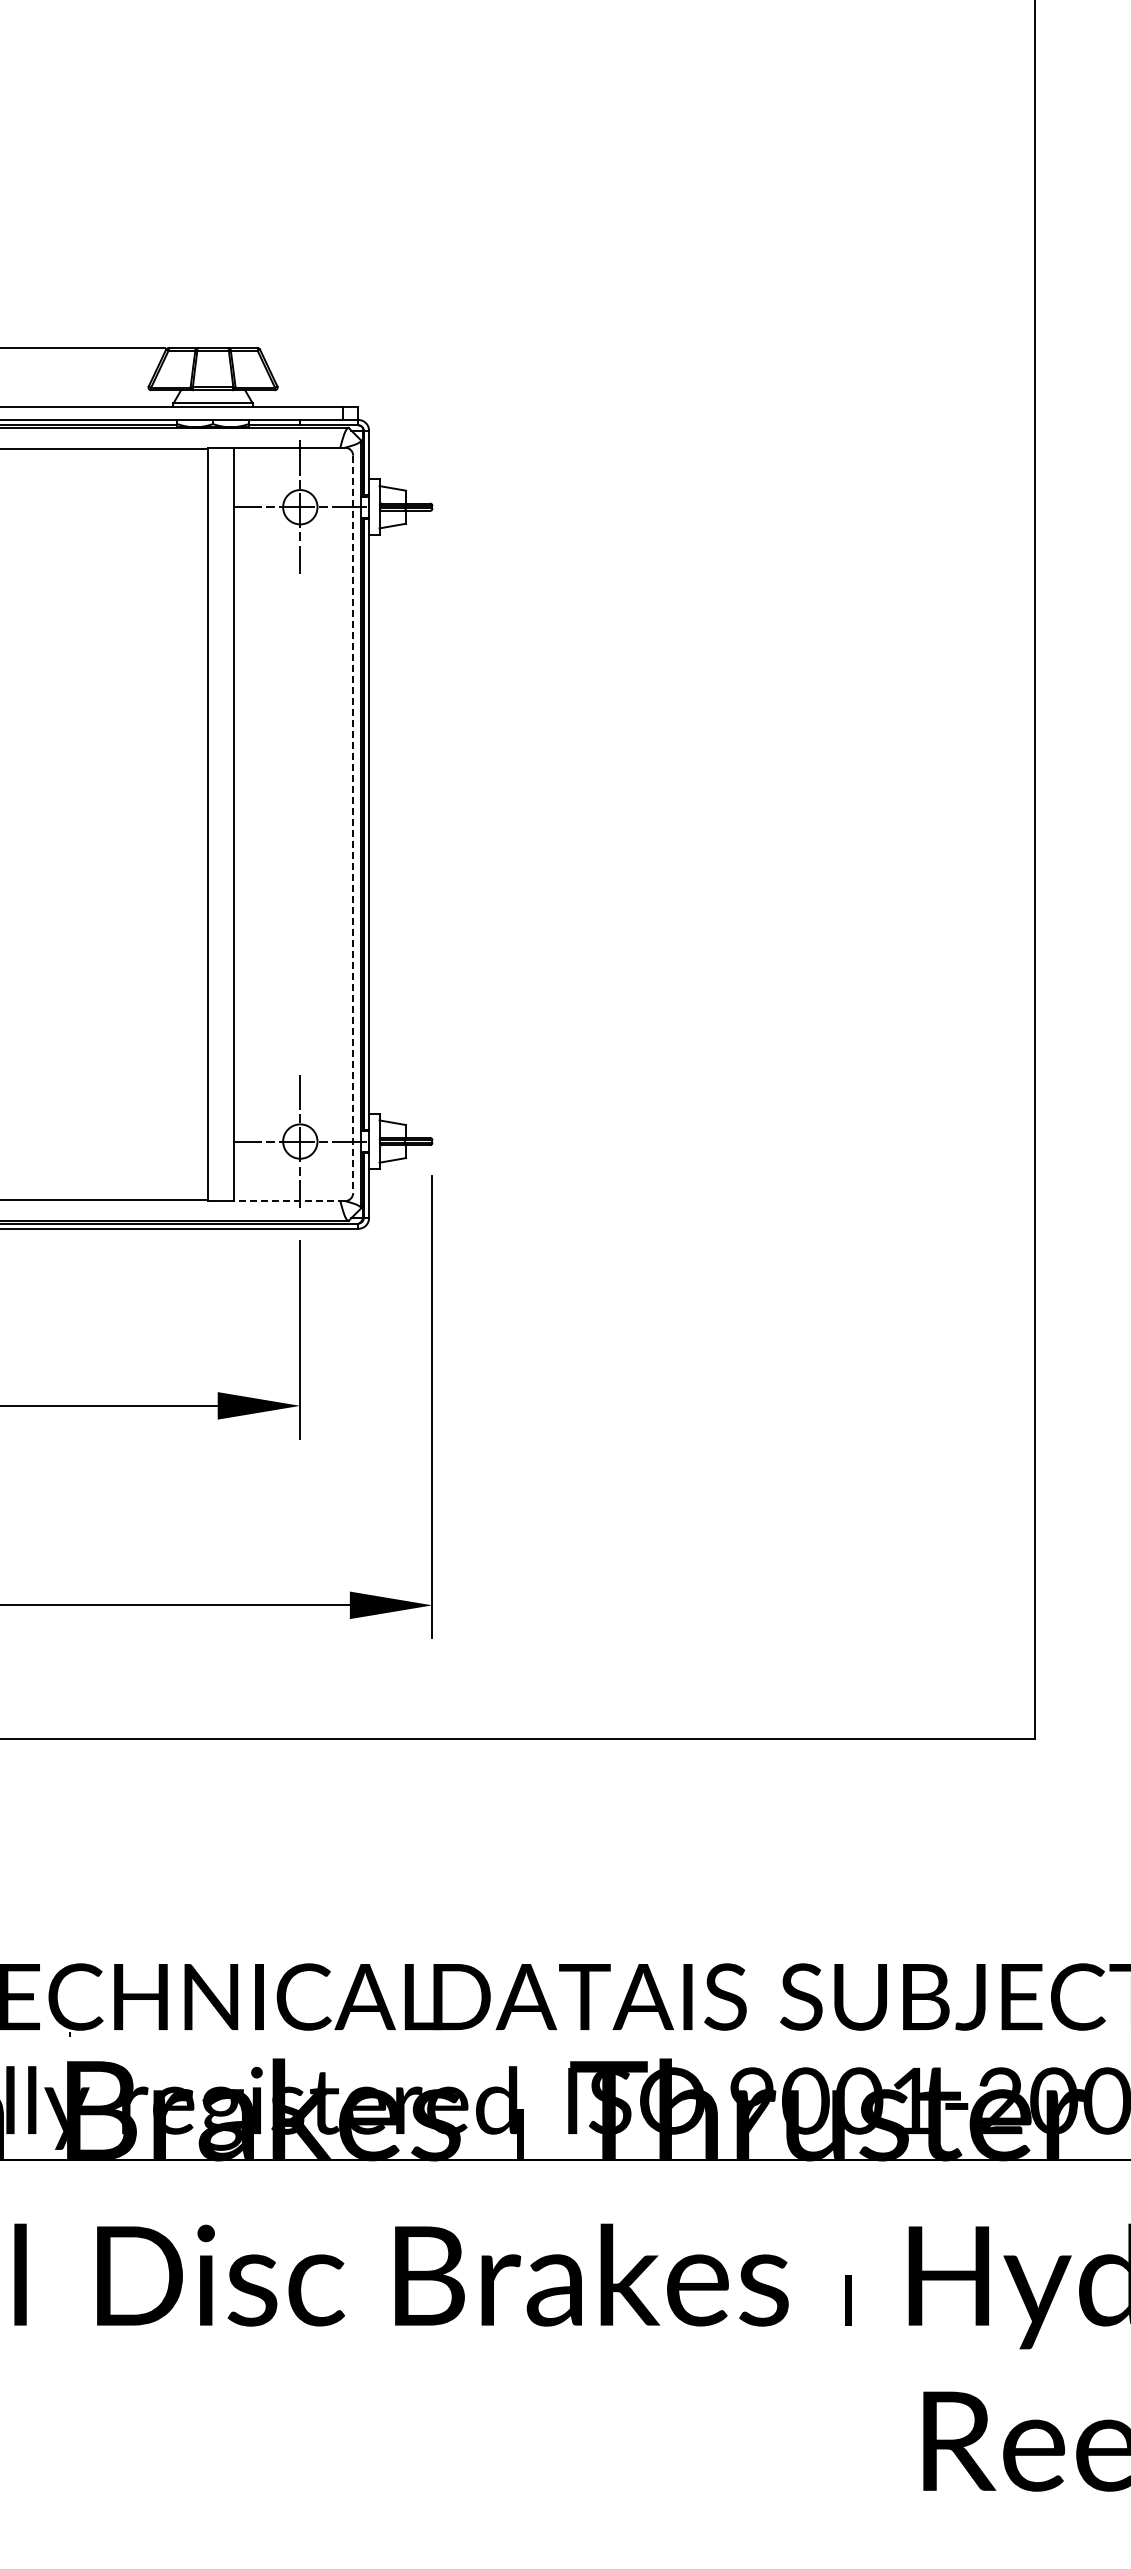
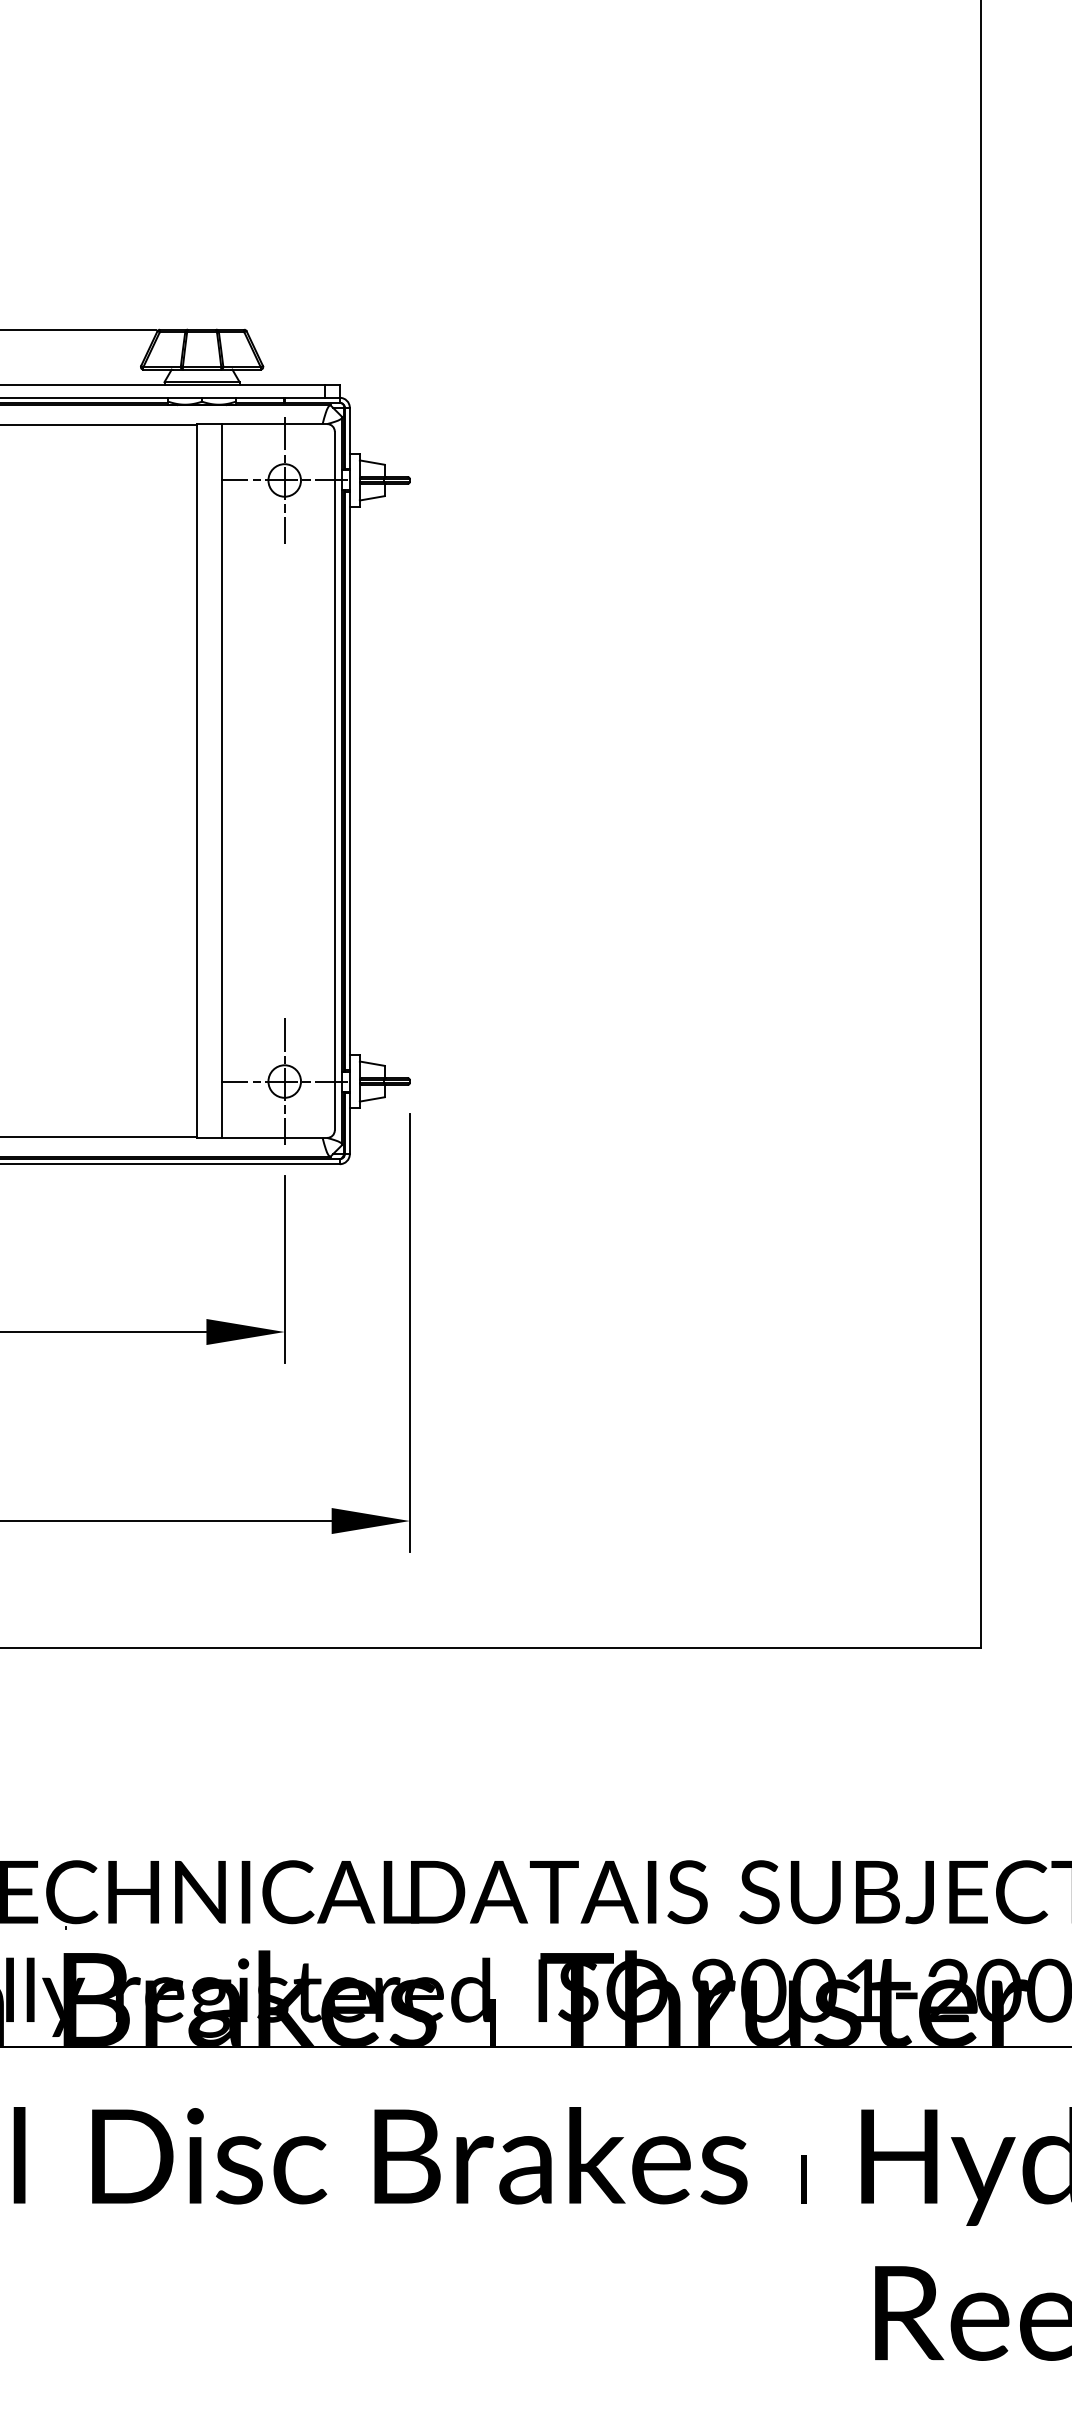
line: (353, 824) -> (335, 781), dashed -> solid
line: (289, 1201) -> (274, 1138), dashed -> solid

